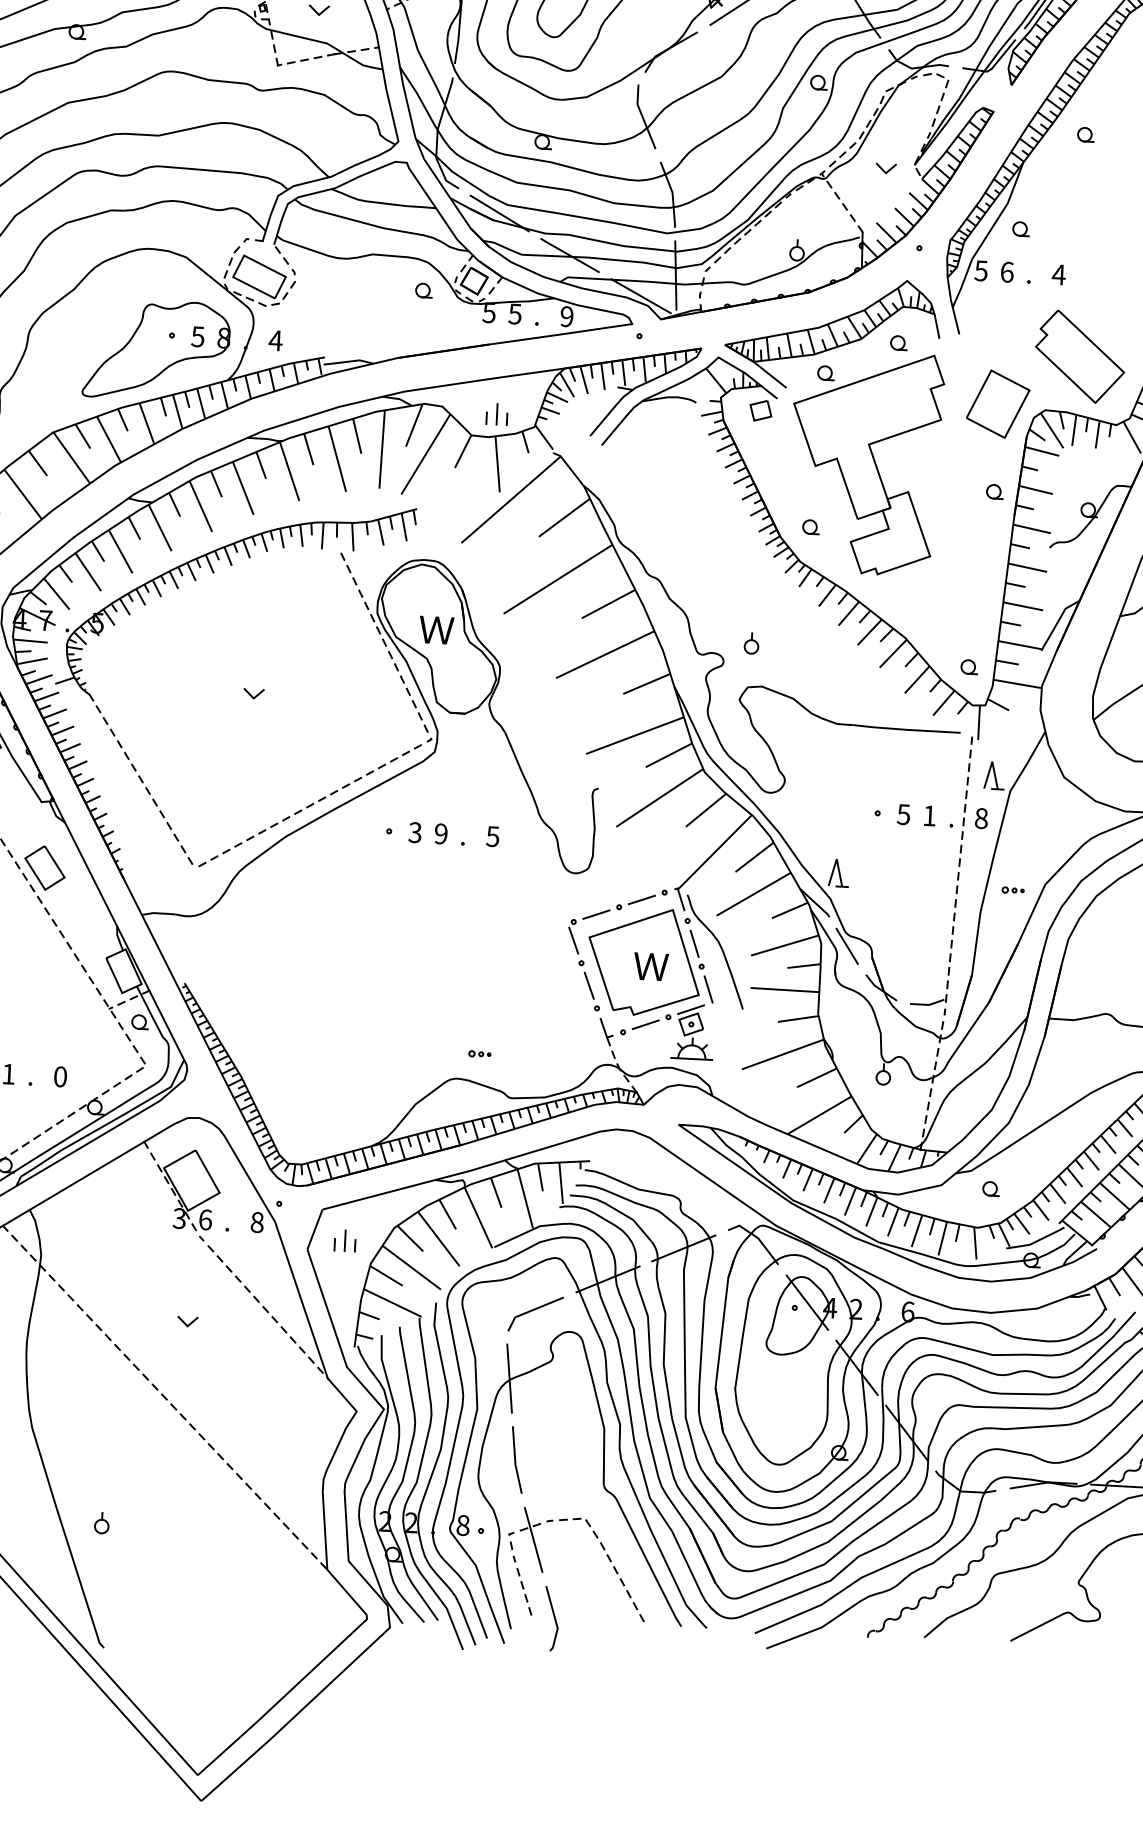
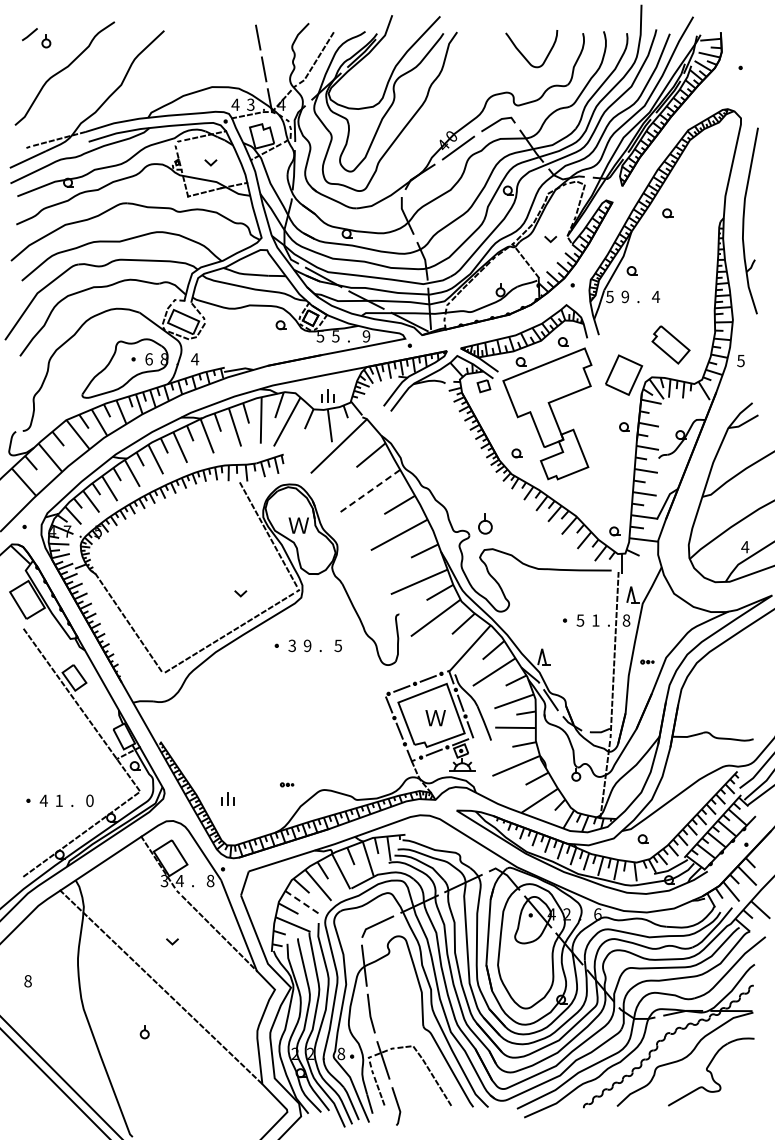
text: (1007, 271) -> (625, 296), 6 -> 9
text: (197, 337) -> (148, 359), 5 -> 6
part: (1079, 356) -> (670, 344), size x0.7
line: (557, 580) -> (368, 492), solid -> dashed
part: (751, 642) -> (485, 523), size x1.6
line: (251, 693) -> (239, 593), moved
part: (480, 1053) -> (287, 784), moved
text: (204, 1218) -> (179, 880), 6 -> 4
part: (344, 1239) -> (227, 798), moved
line: (412, 1268) -> (303, 903), solid -> dashed
part: (101, 1523) -> (144, 1032), moved

